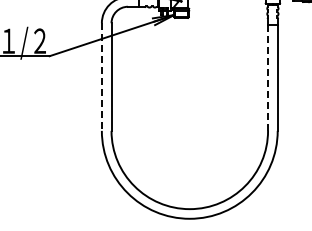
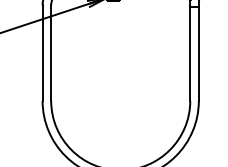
line: (101, 77) -> (42, 53), dashed -> solid
line: (268, 77) -> (190, 53), dashed -> solid

